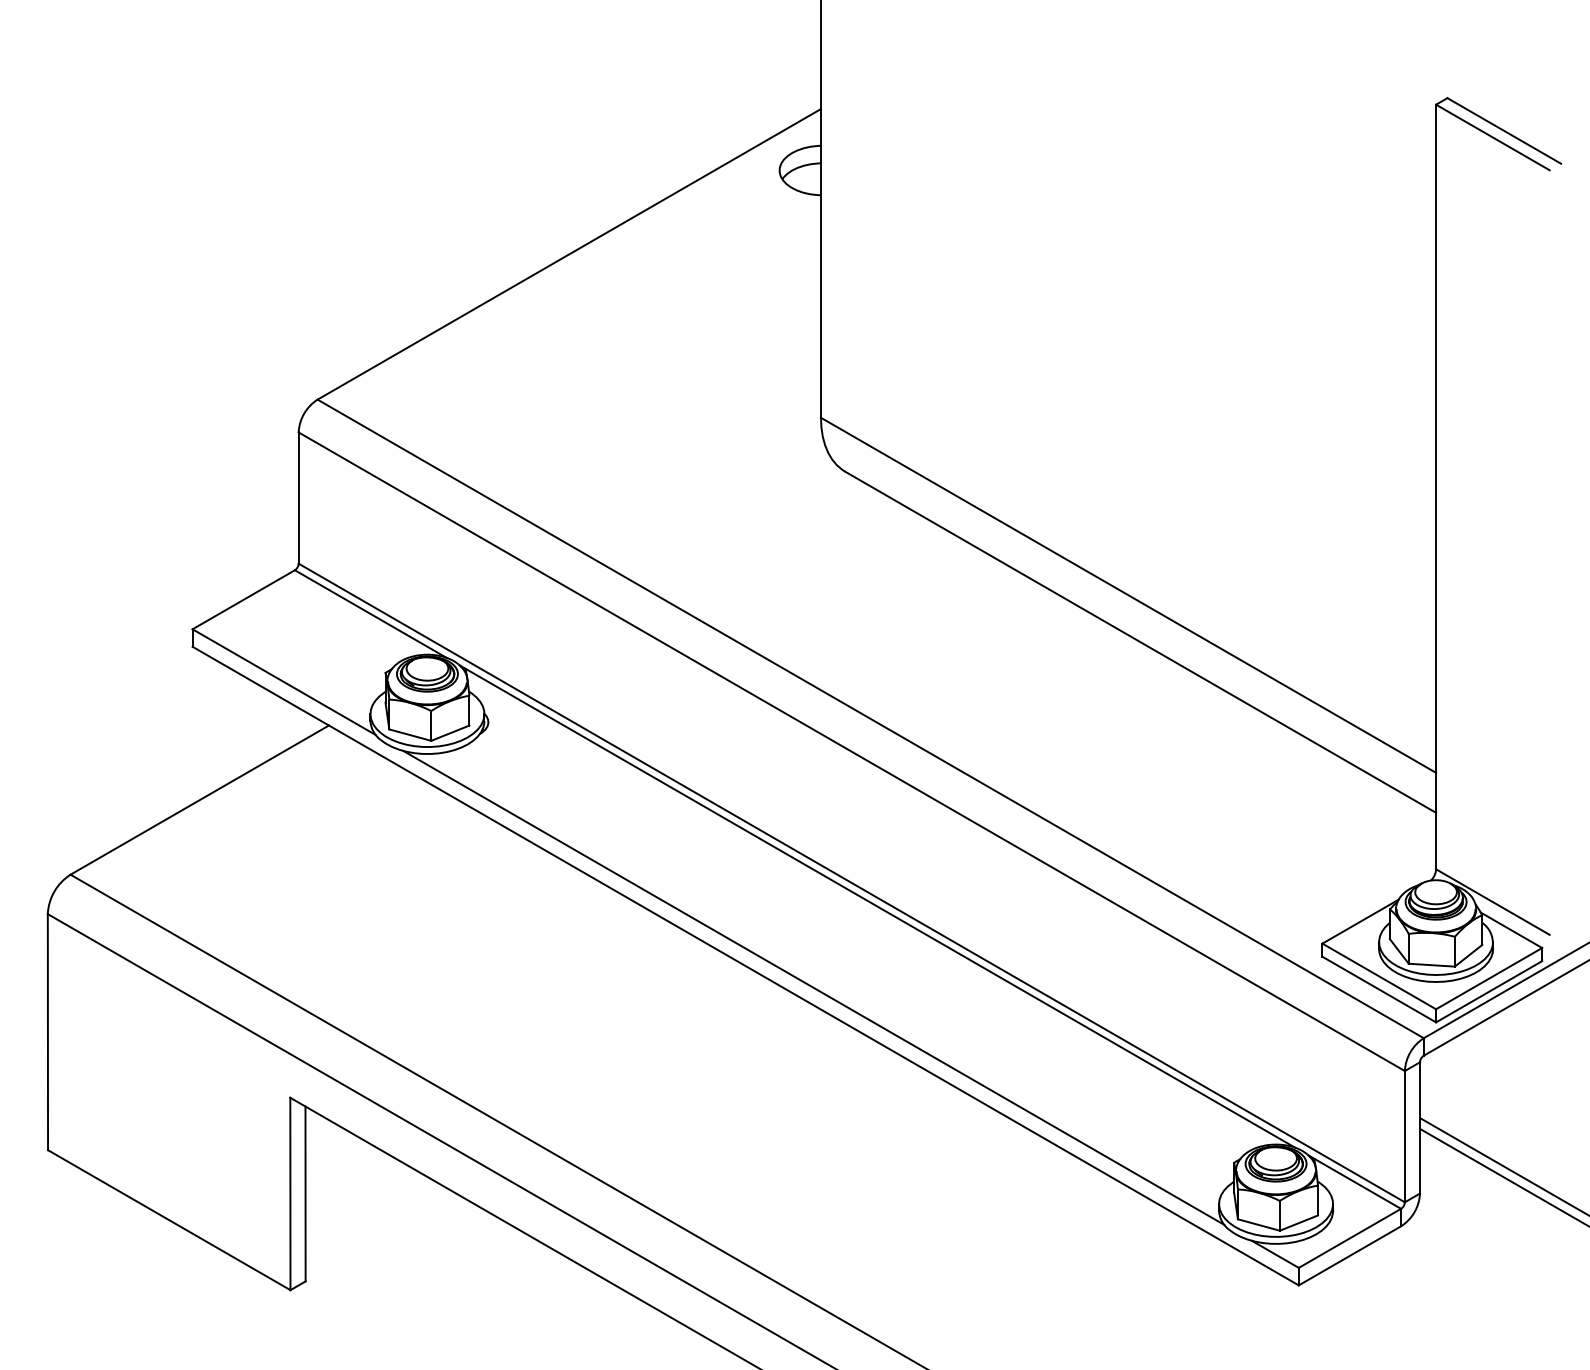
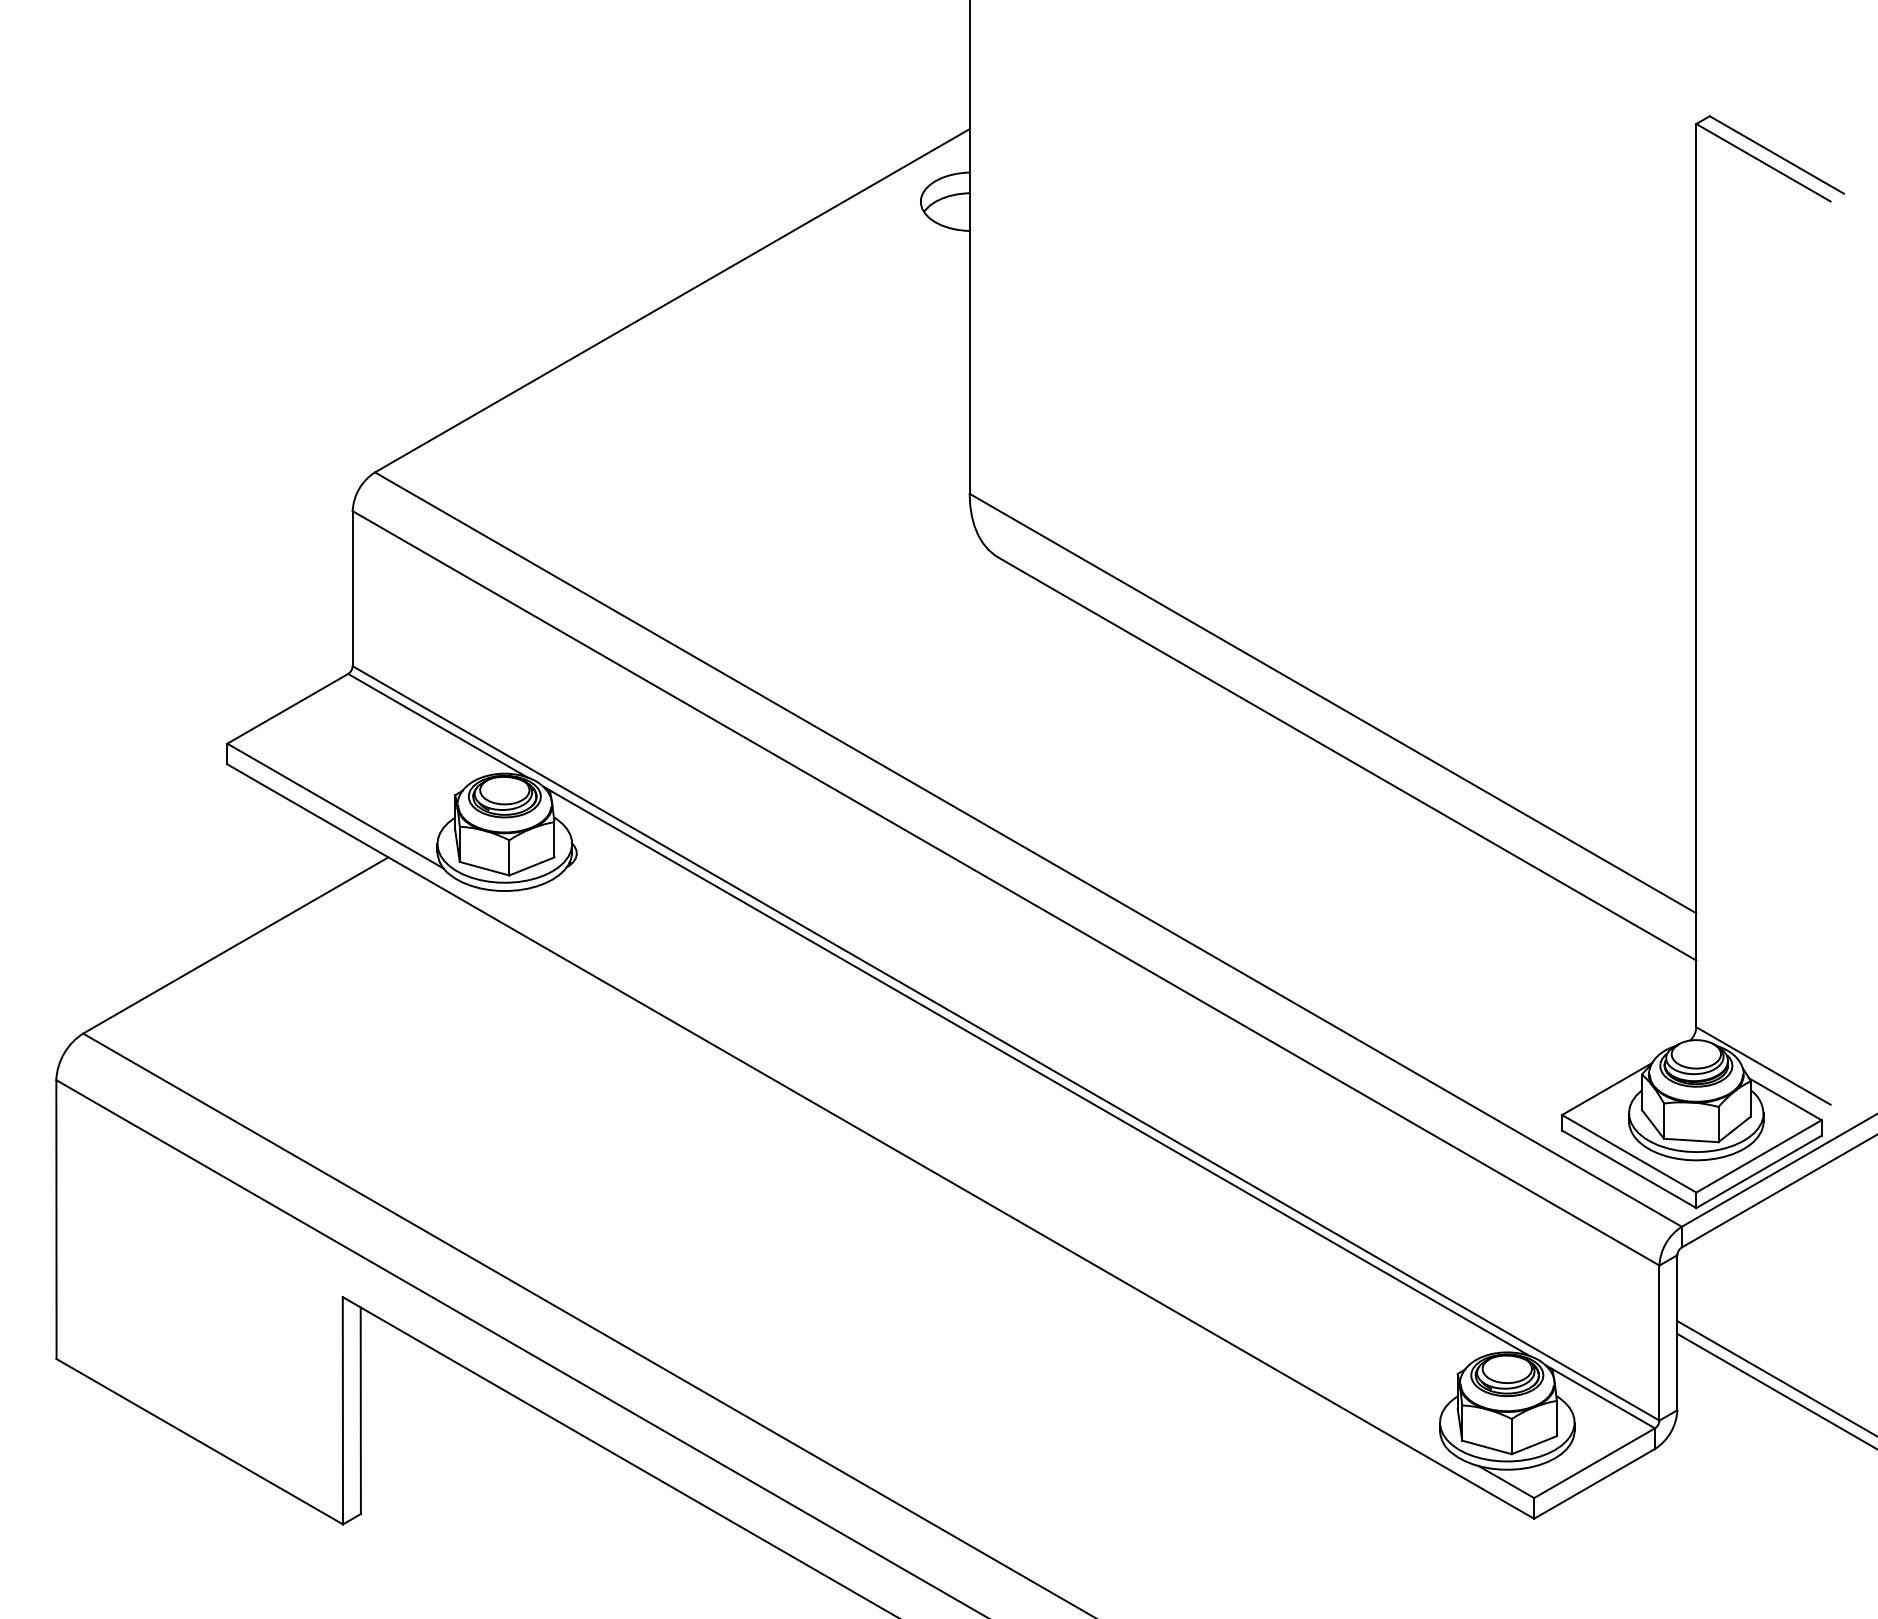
line: (814, 988) -> (961, 1167), removed

